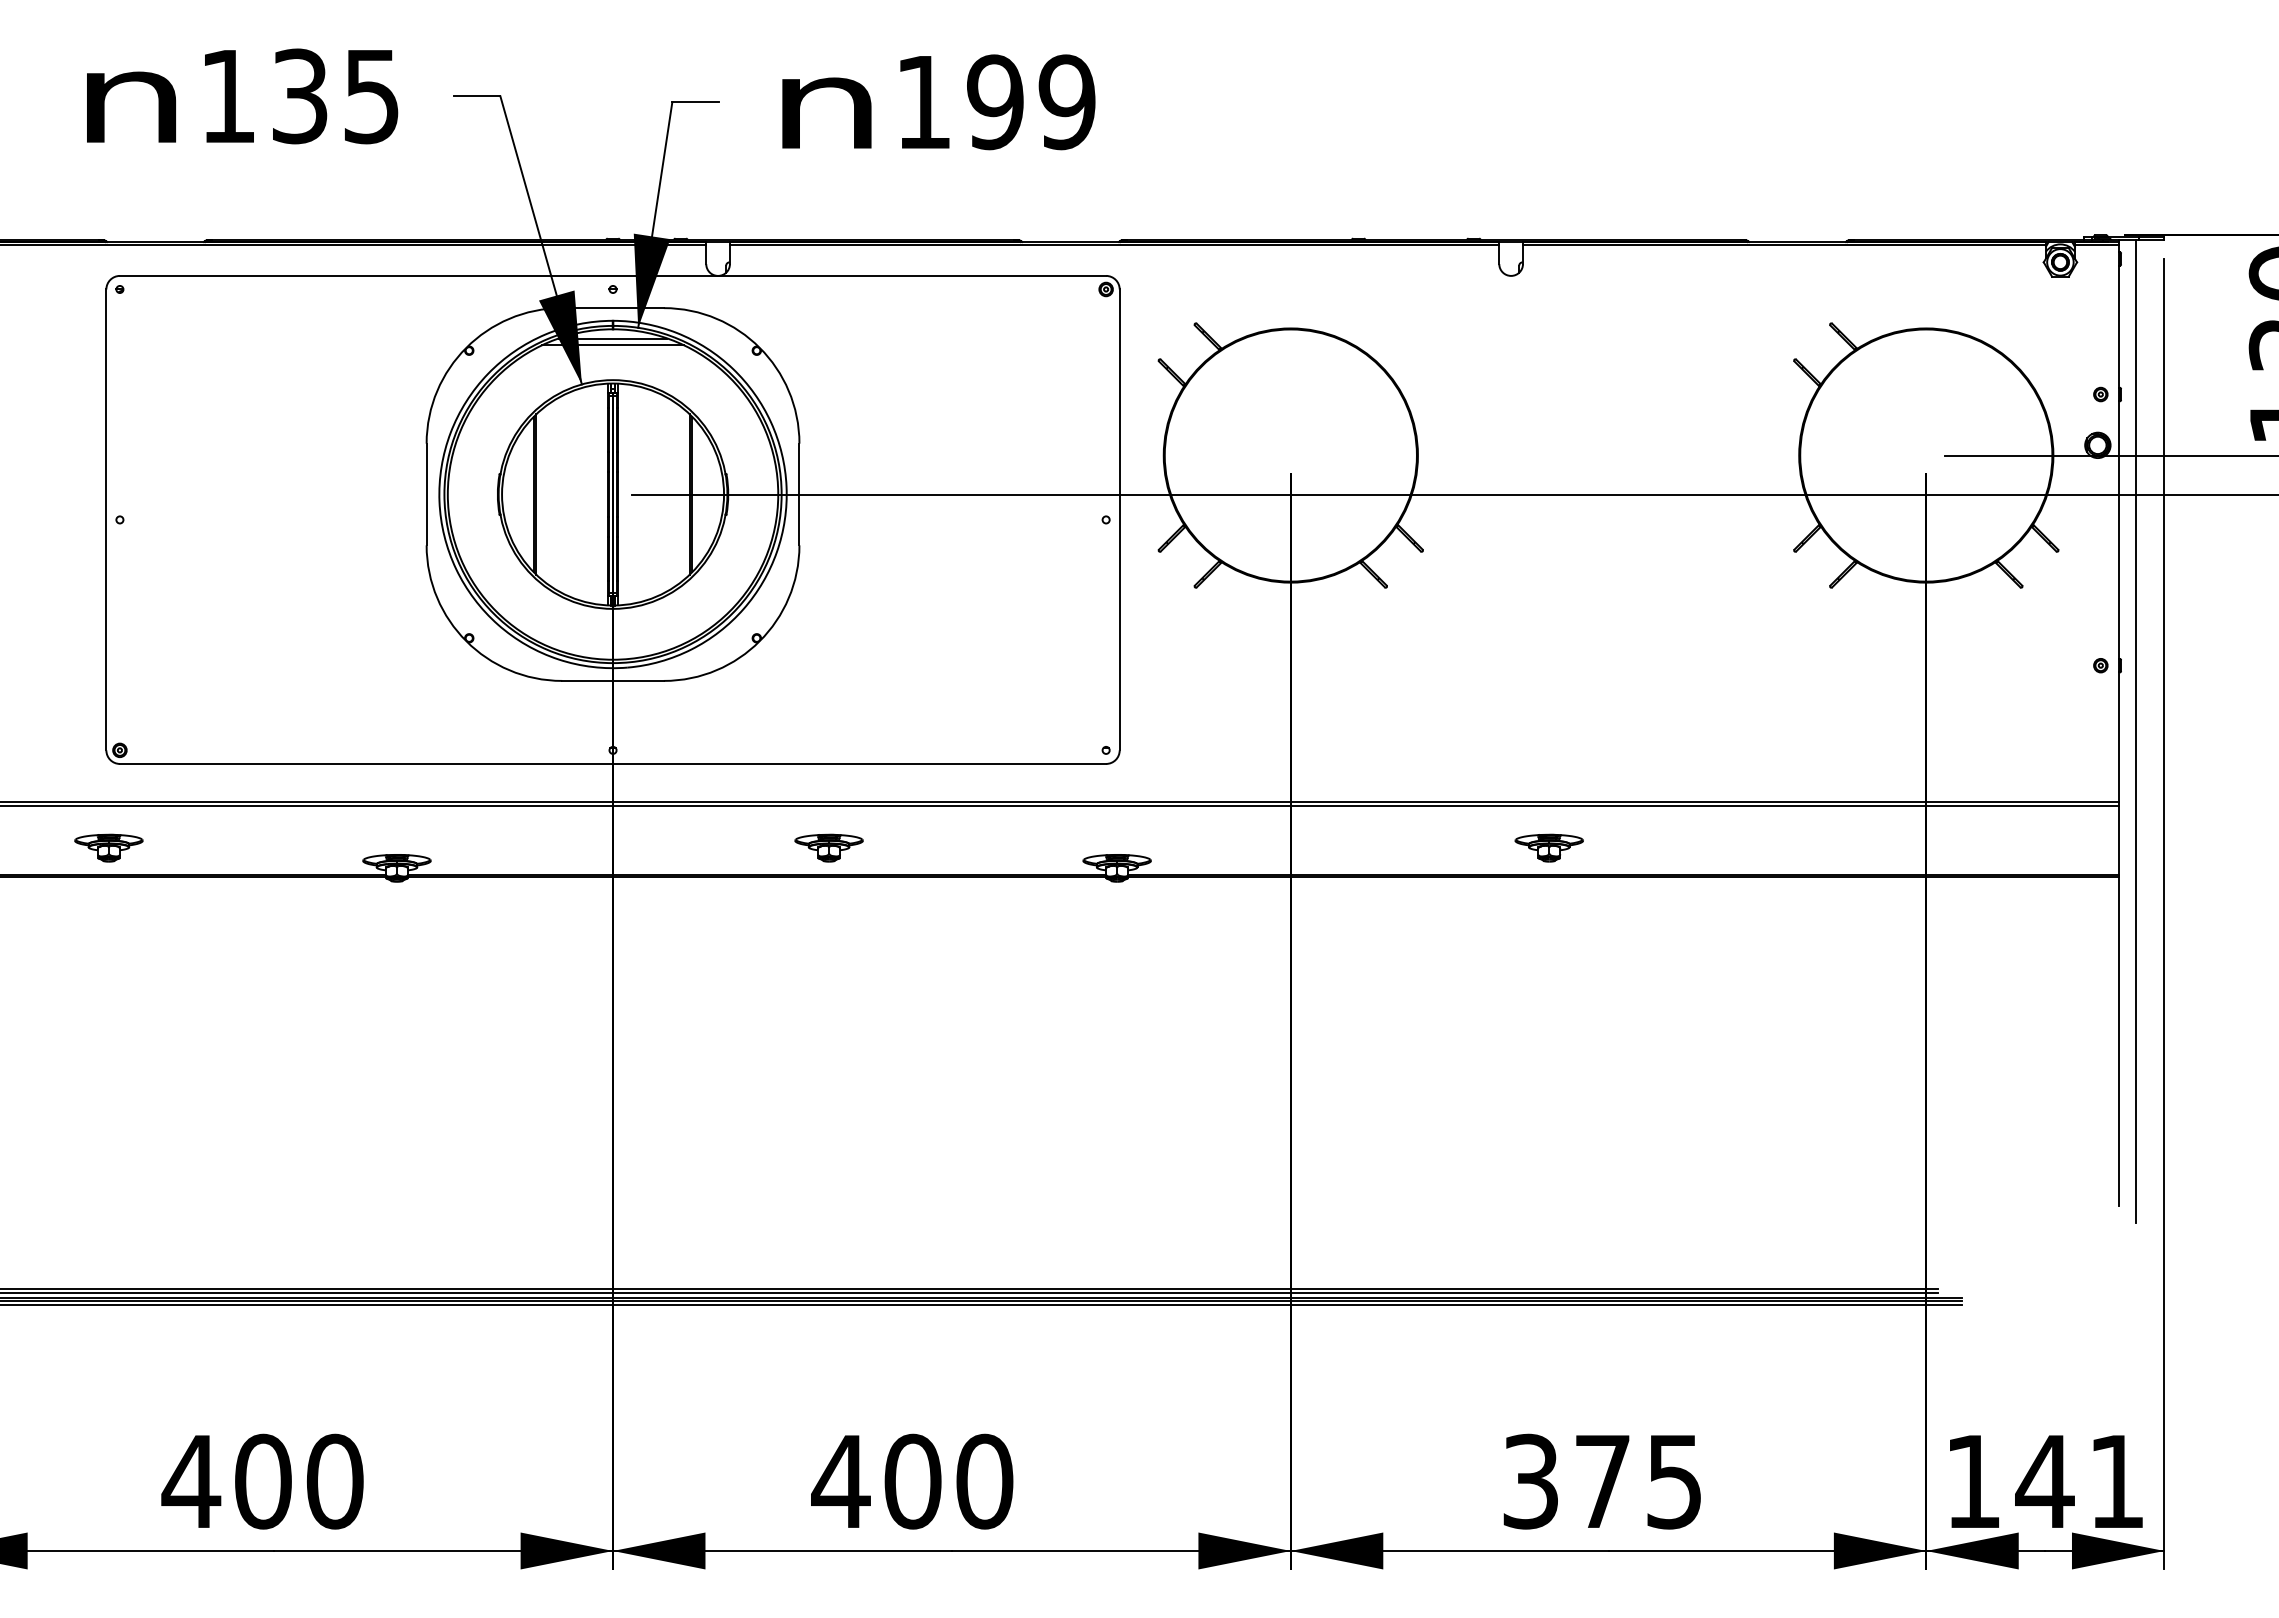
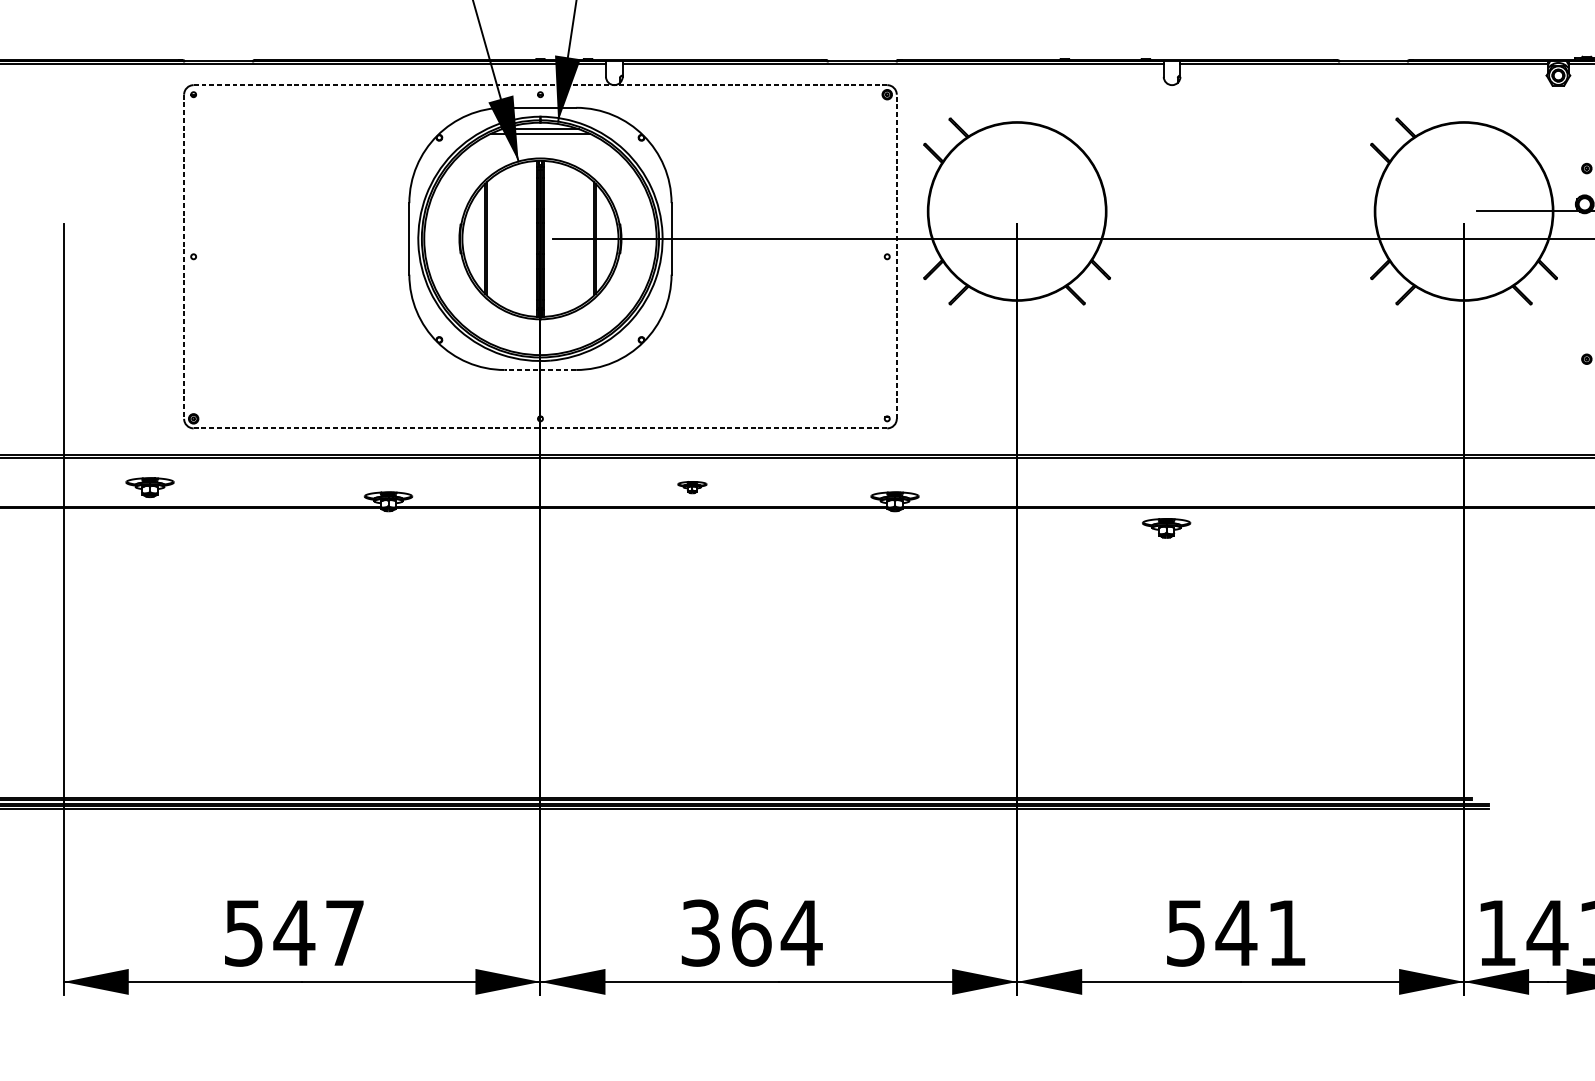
line: (612, 275) -> (540, 84), solid -> dashed
line: (1119, 519) -> (896, 256), solid -> dashed
line: (106, 520) -> (184, 257), solid -> dashed
line: (613, 680) -> (540, 369), solid -> dashed
line: (613, 763) -> (540, 428), solid -> dashed
part: (108, 847) -> (149, 487), moved
part: (828, 847) -> (691, 487), size x0.6
part: (1548, 847) -> (1166, 527), moved
text: (262, 1481) -> (293, 933), 400 -> 547
text: (912, 1481) -> (751, 933), 400 -> 364
text: (1601, 1481) -> (1235, 933), 375 -> 541

